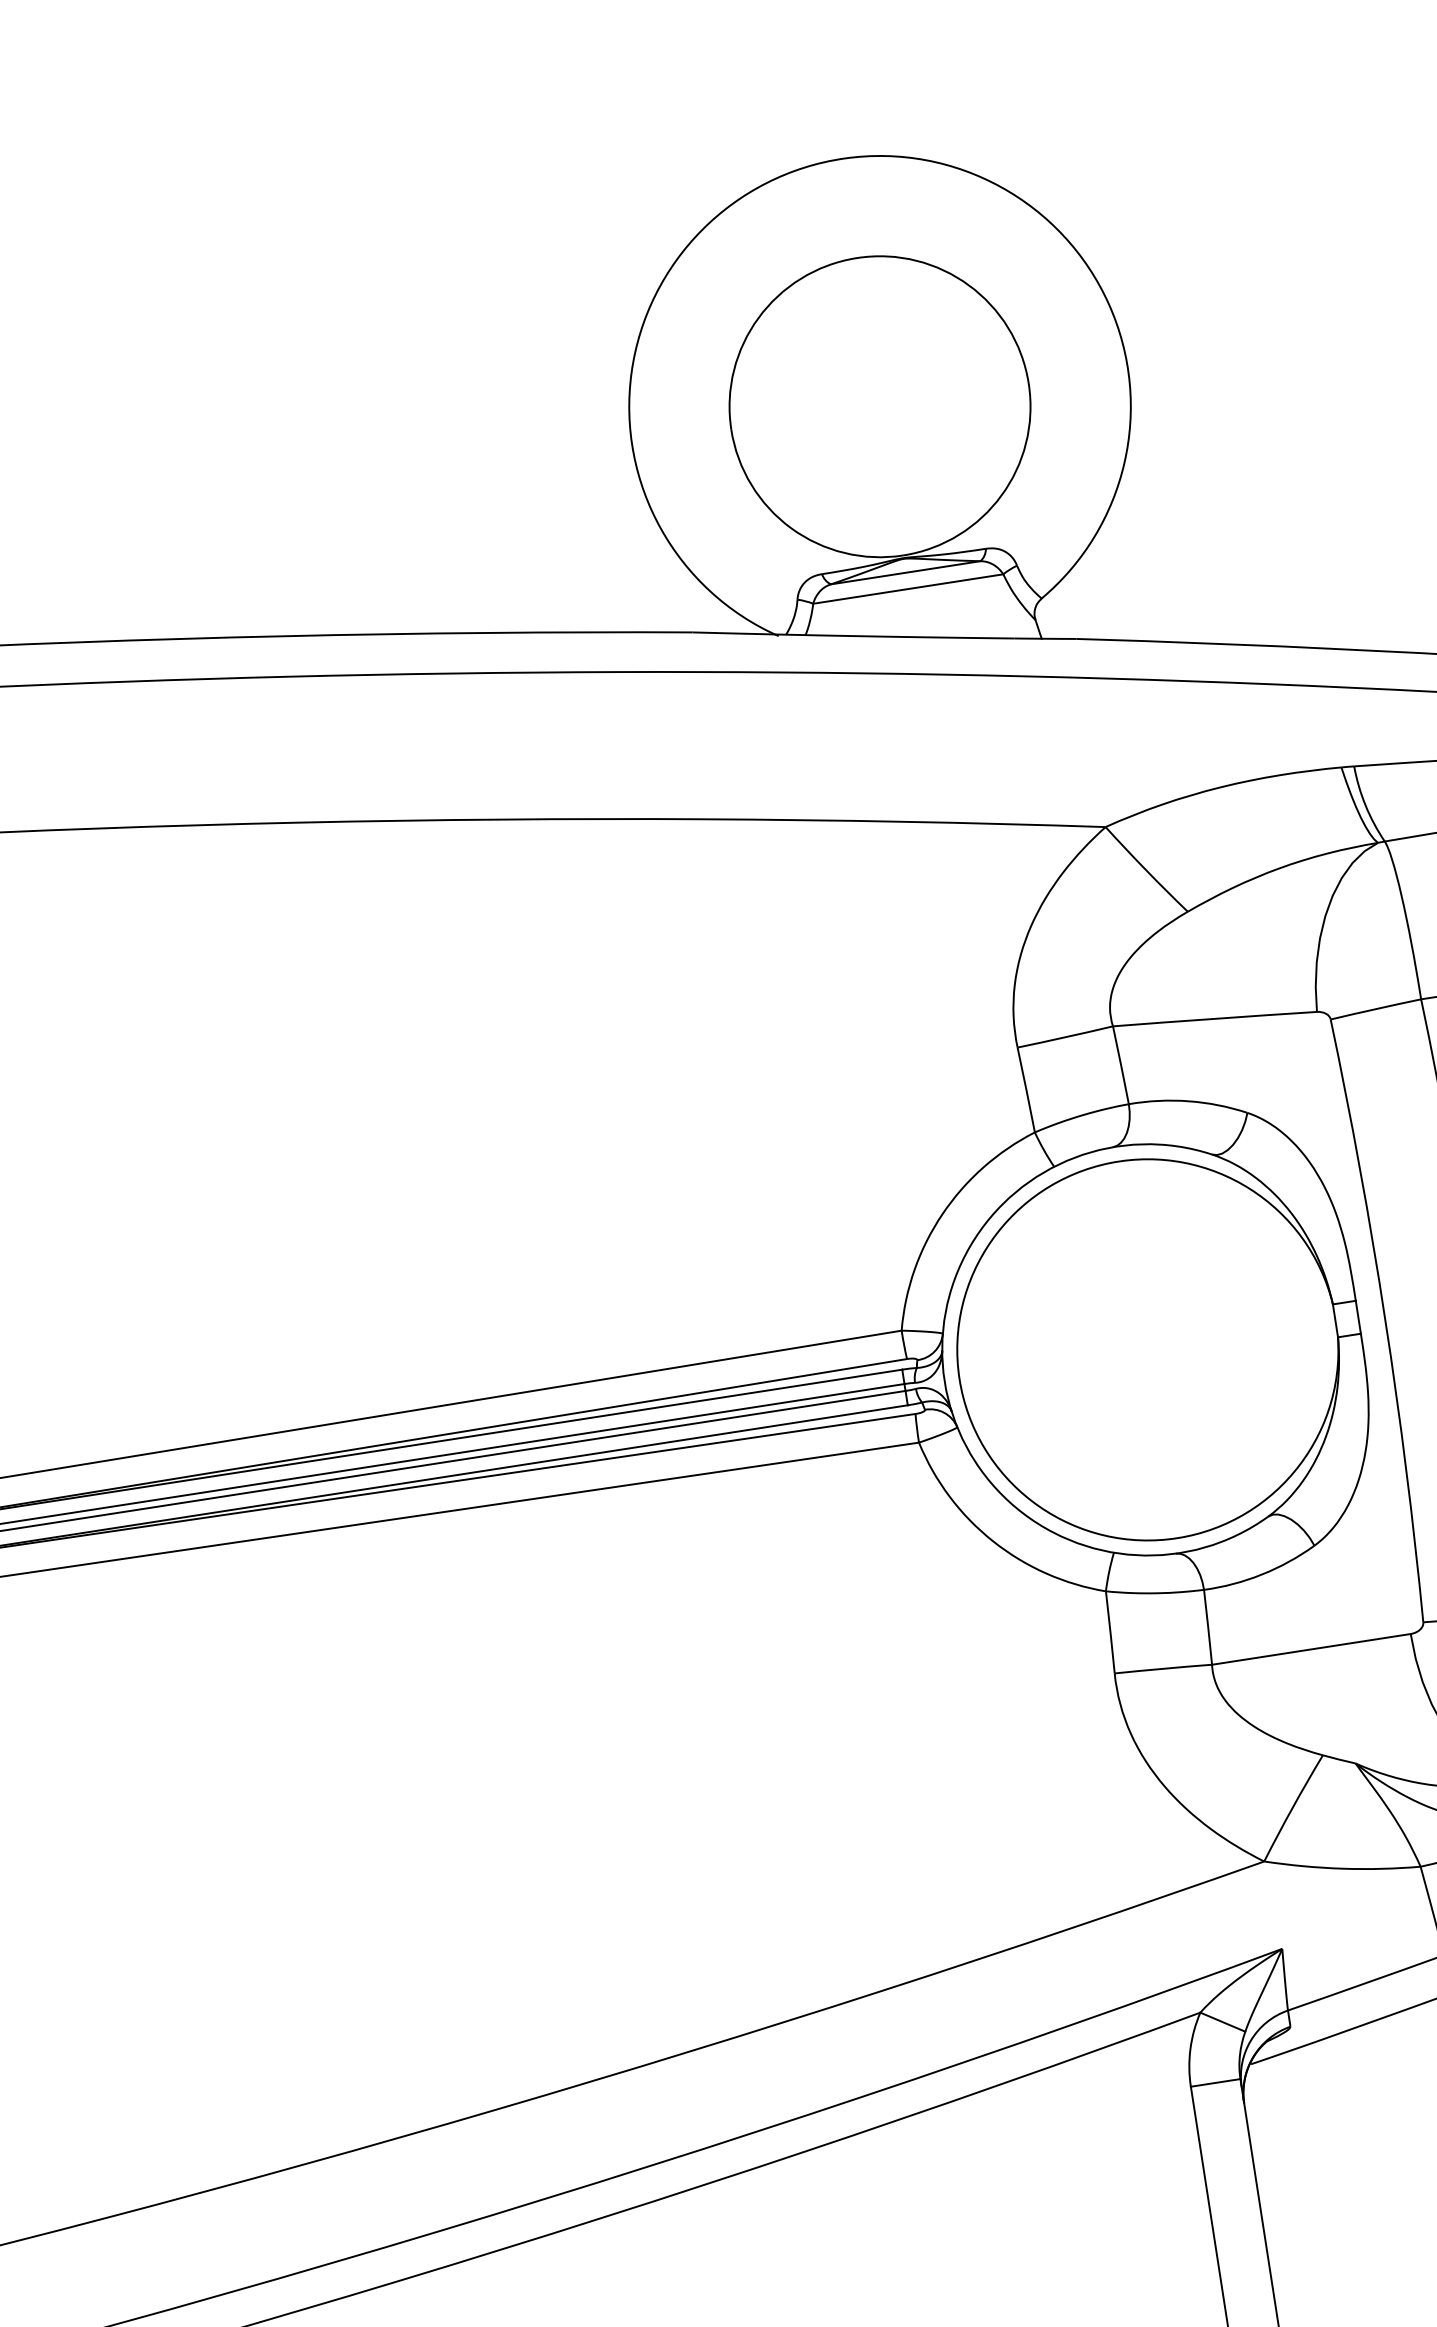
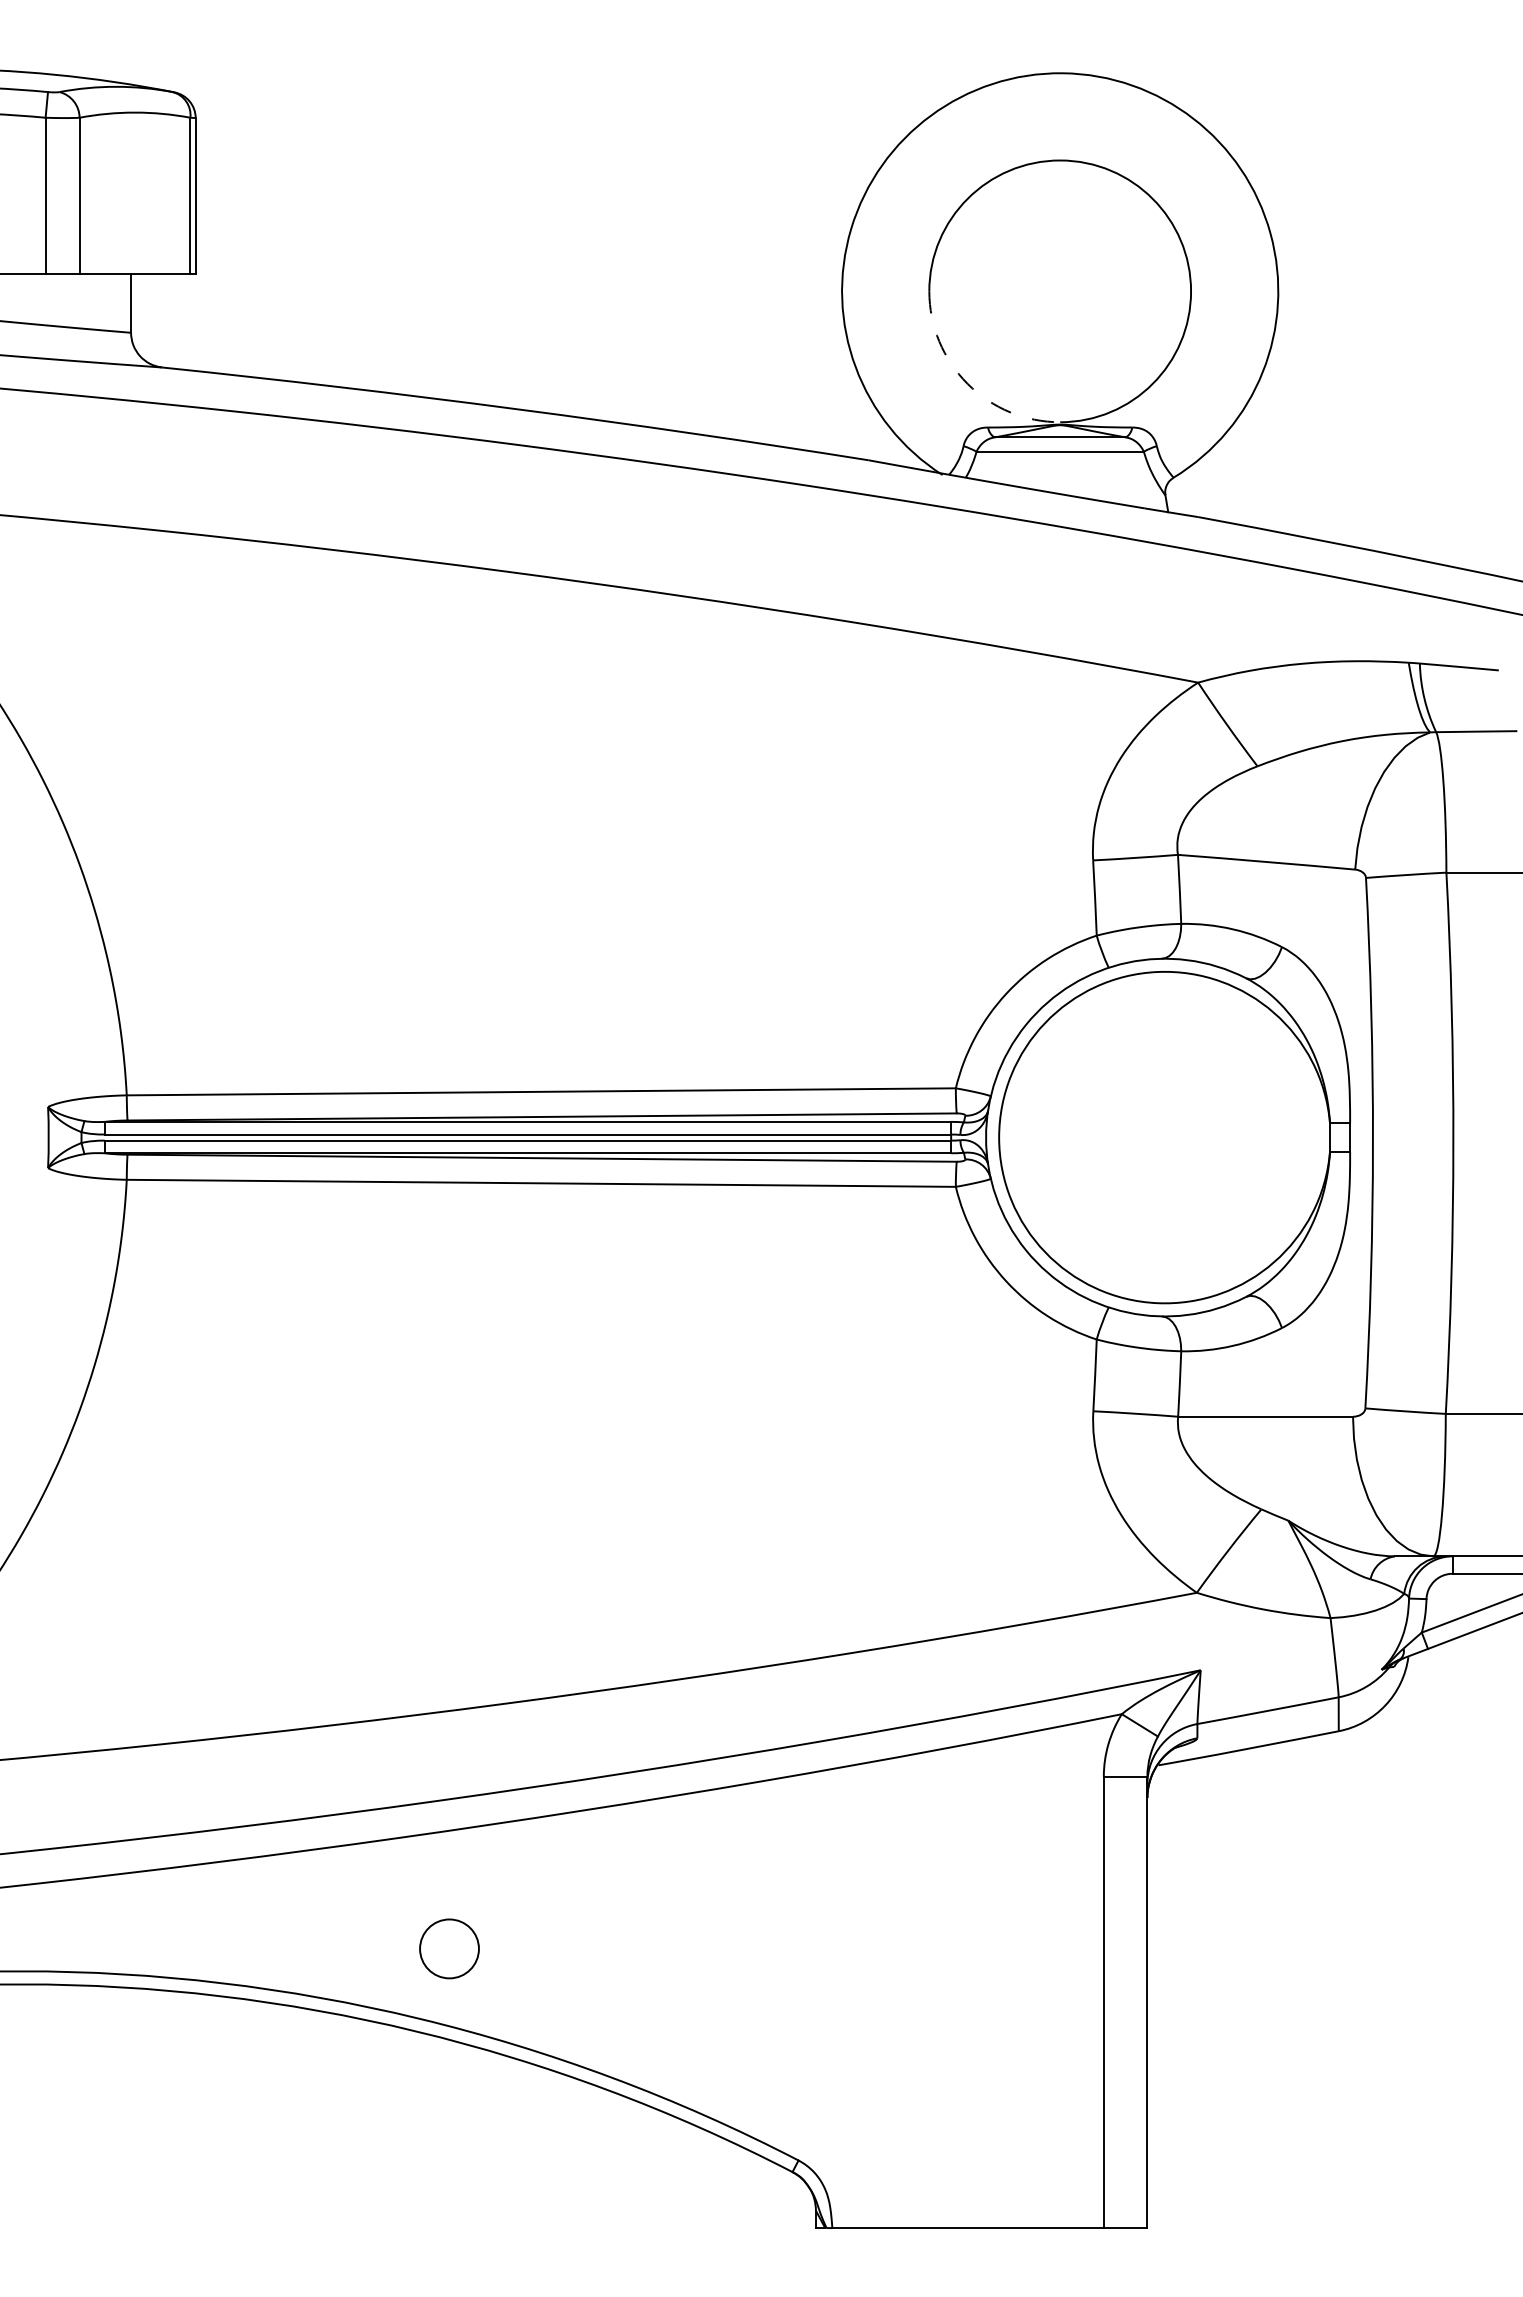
arc: (790, 527) -> (967, 383), solid -> dashed

